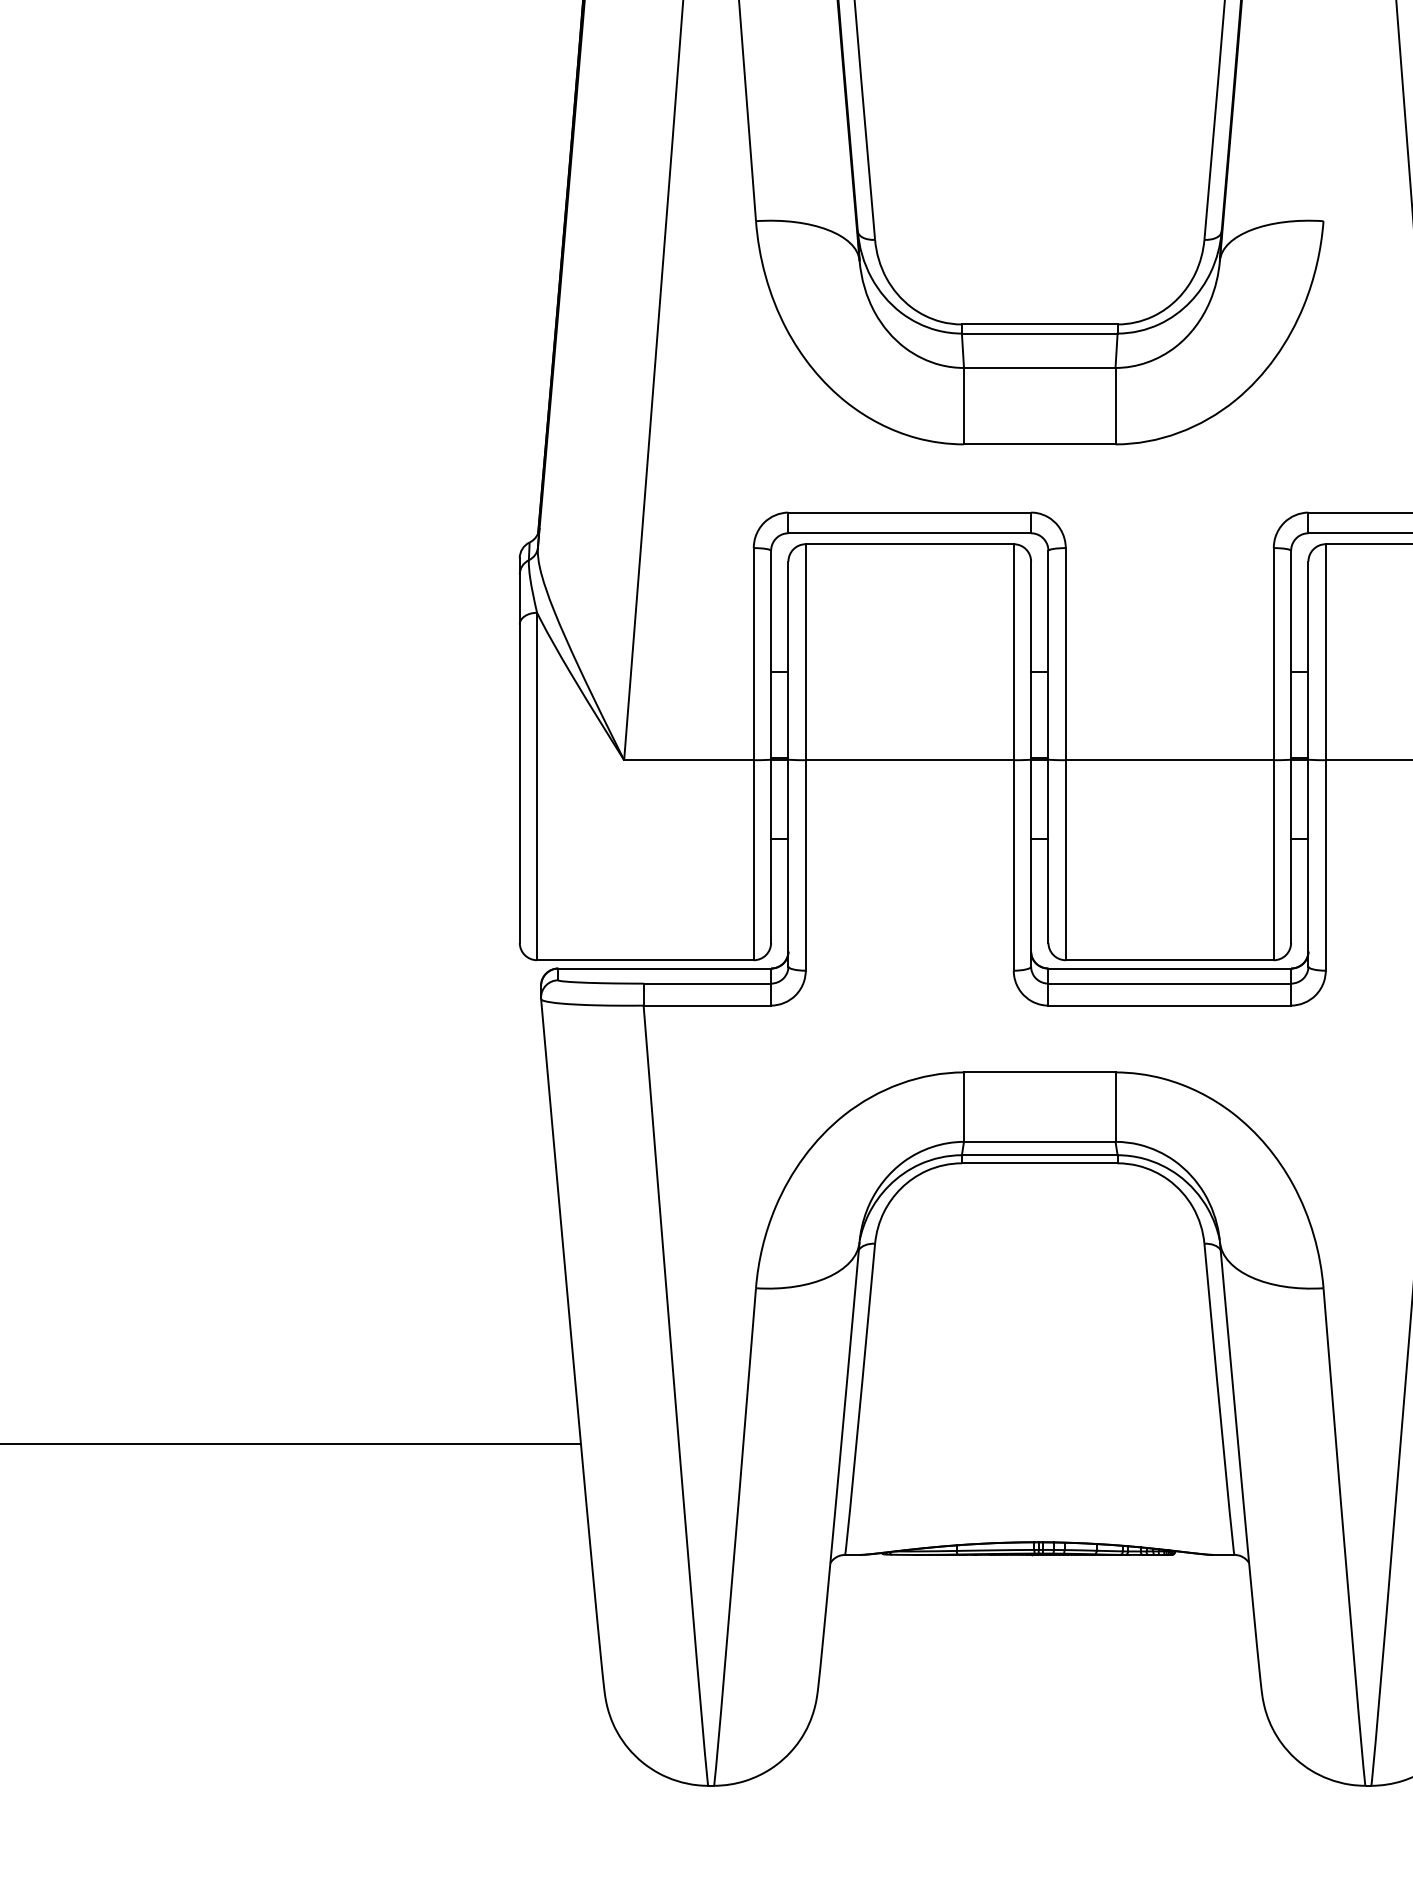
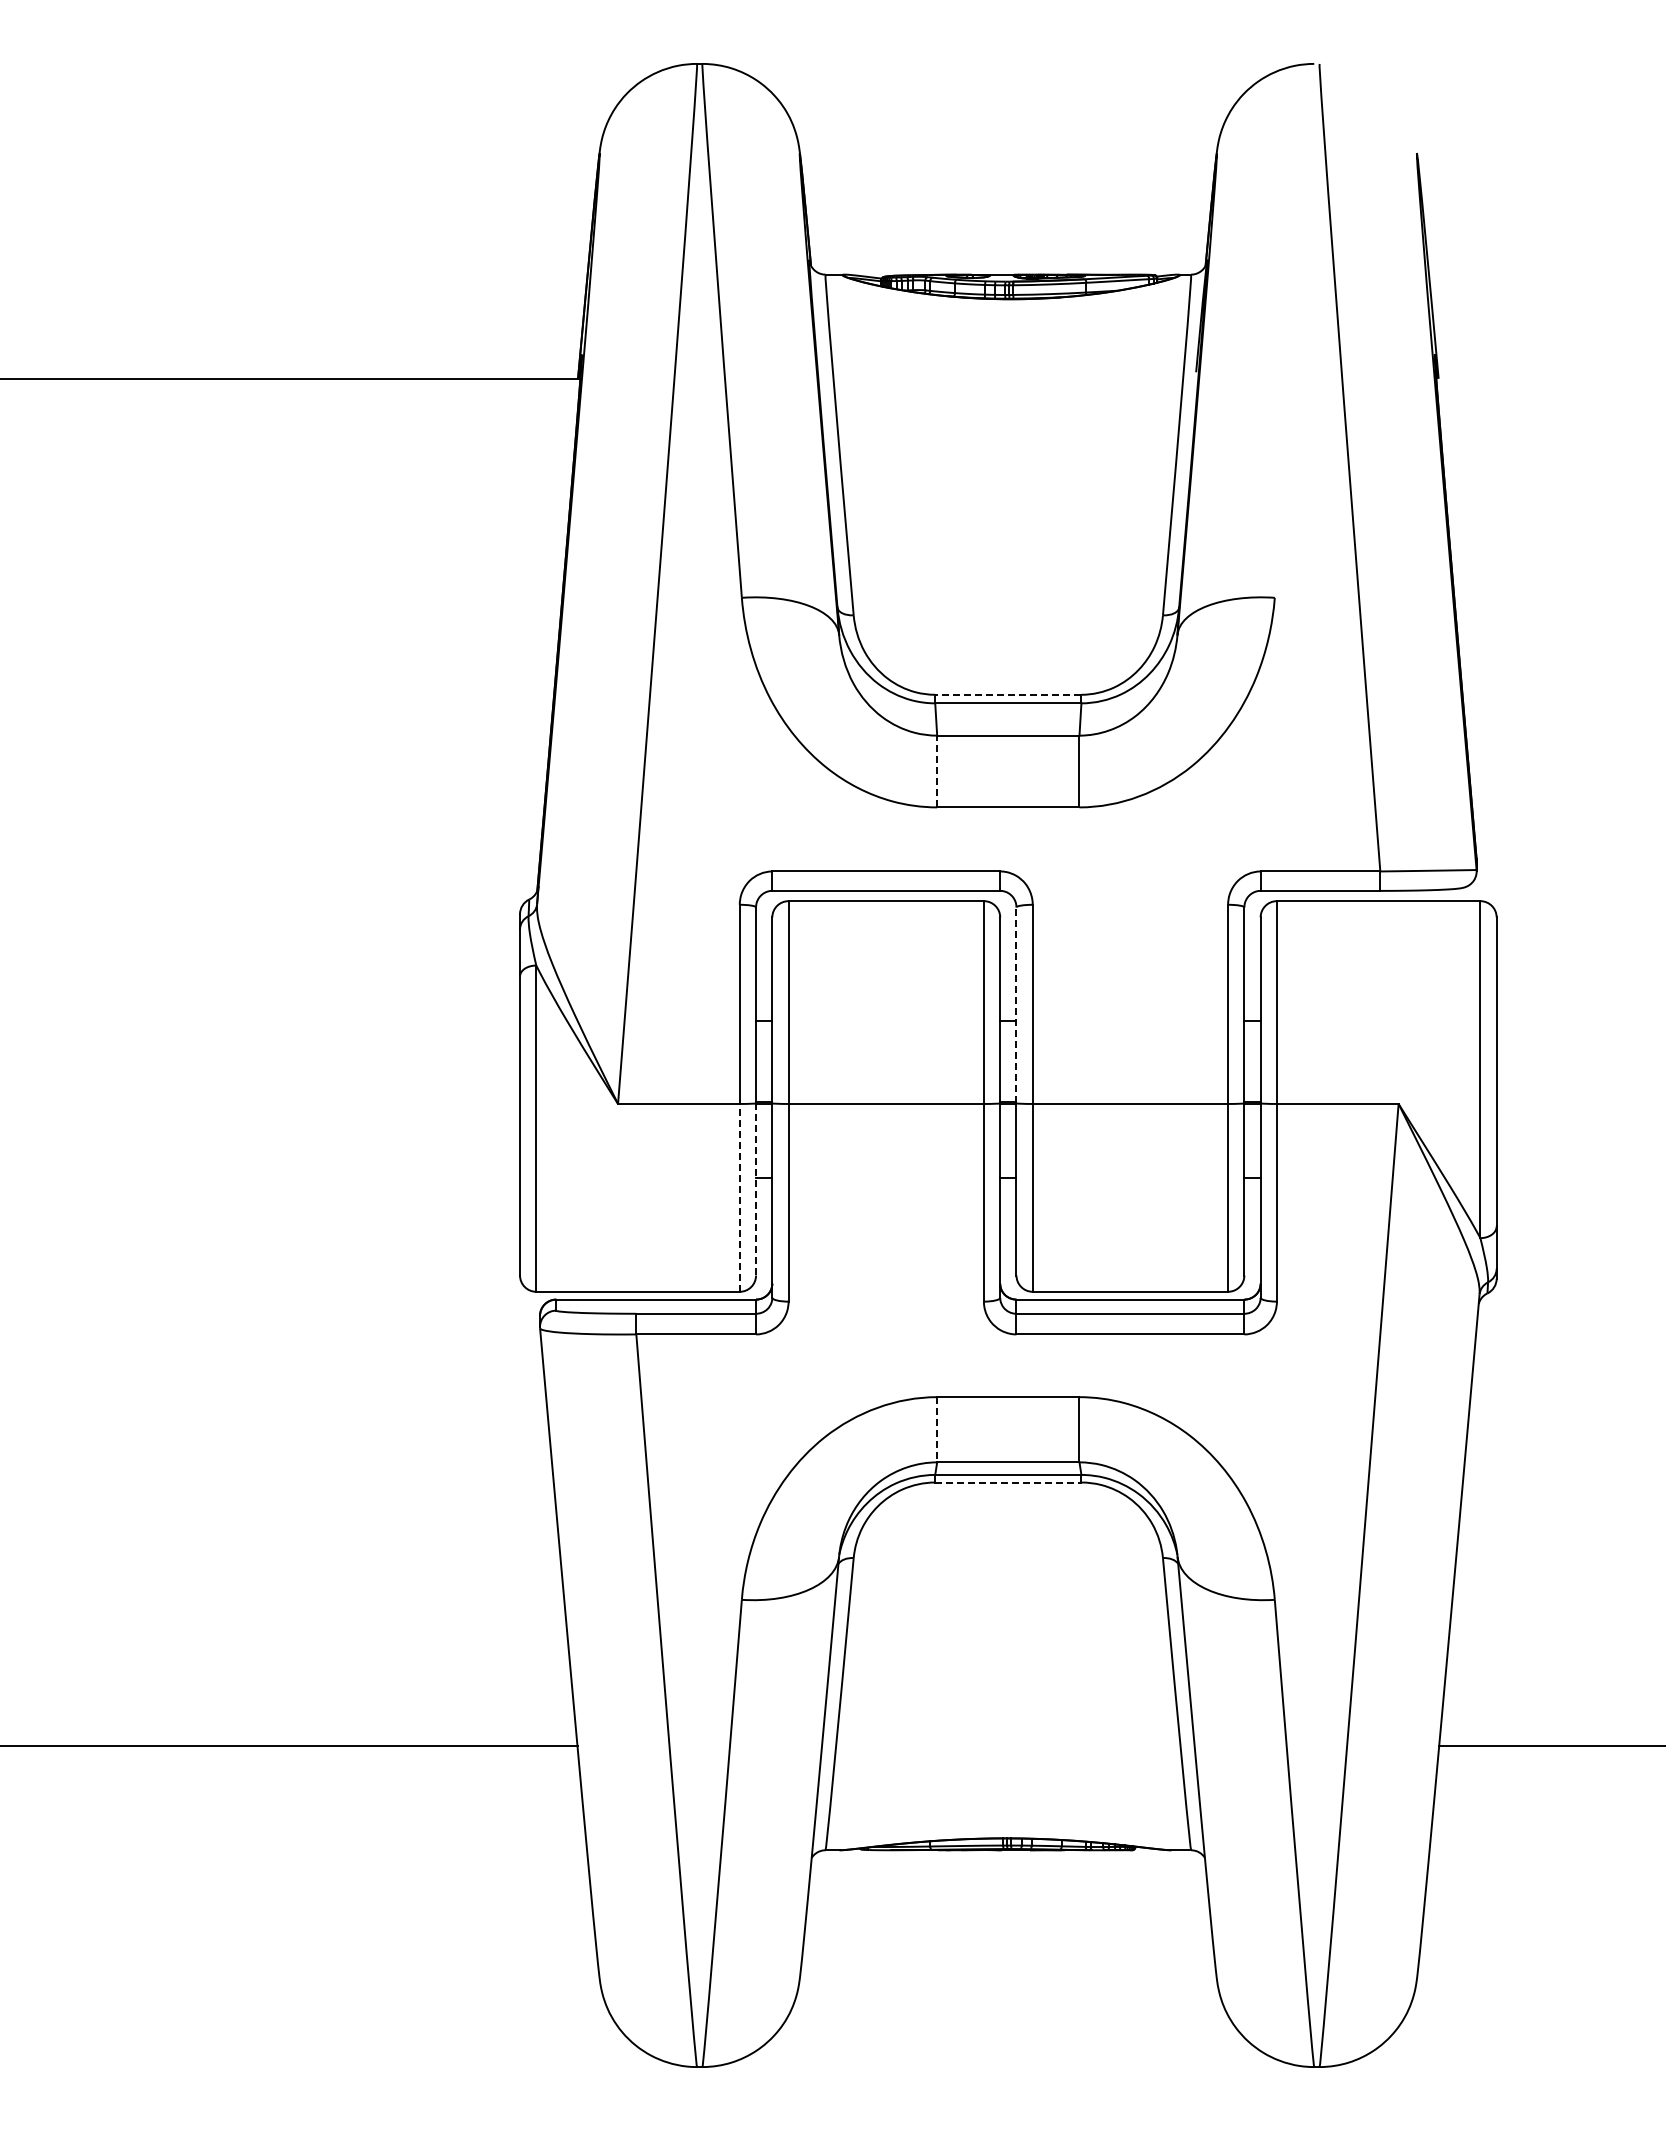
line: (1038, 324) -> (1007, 694), solid -> dashed
line: (964, 406) -> (937, 771), solid -> dashed
line: (1048, 655) -> (1016, 1005), solid -> dashed
line: (771, 851) -> (756, 1189), solid -> dashed
line: (753, 859) -> (739, 1197), solid -> dashed
line: (964, 1106) -> (937, 1429), solid -> dashed
line: (1039, 1163) -> (1008, 1482), solid -> dashed

